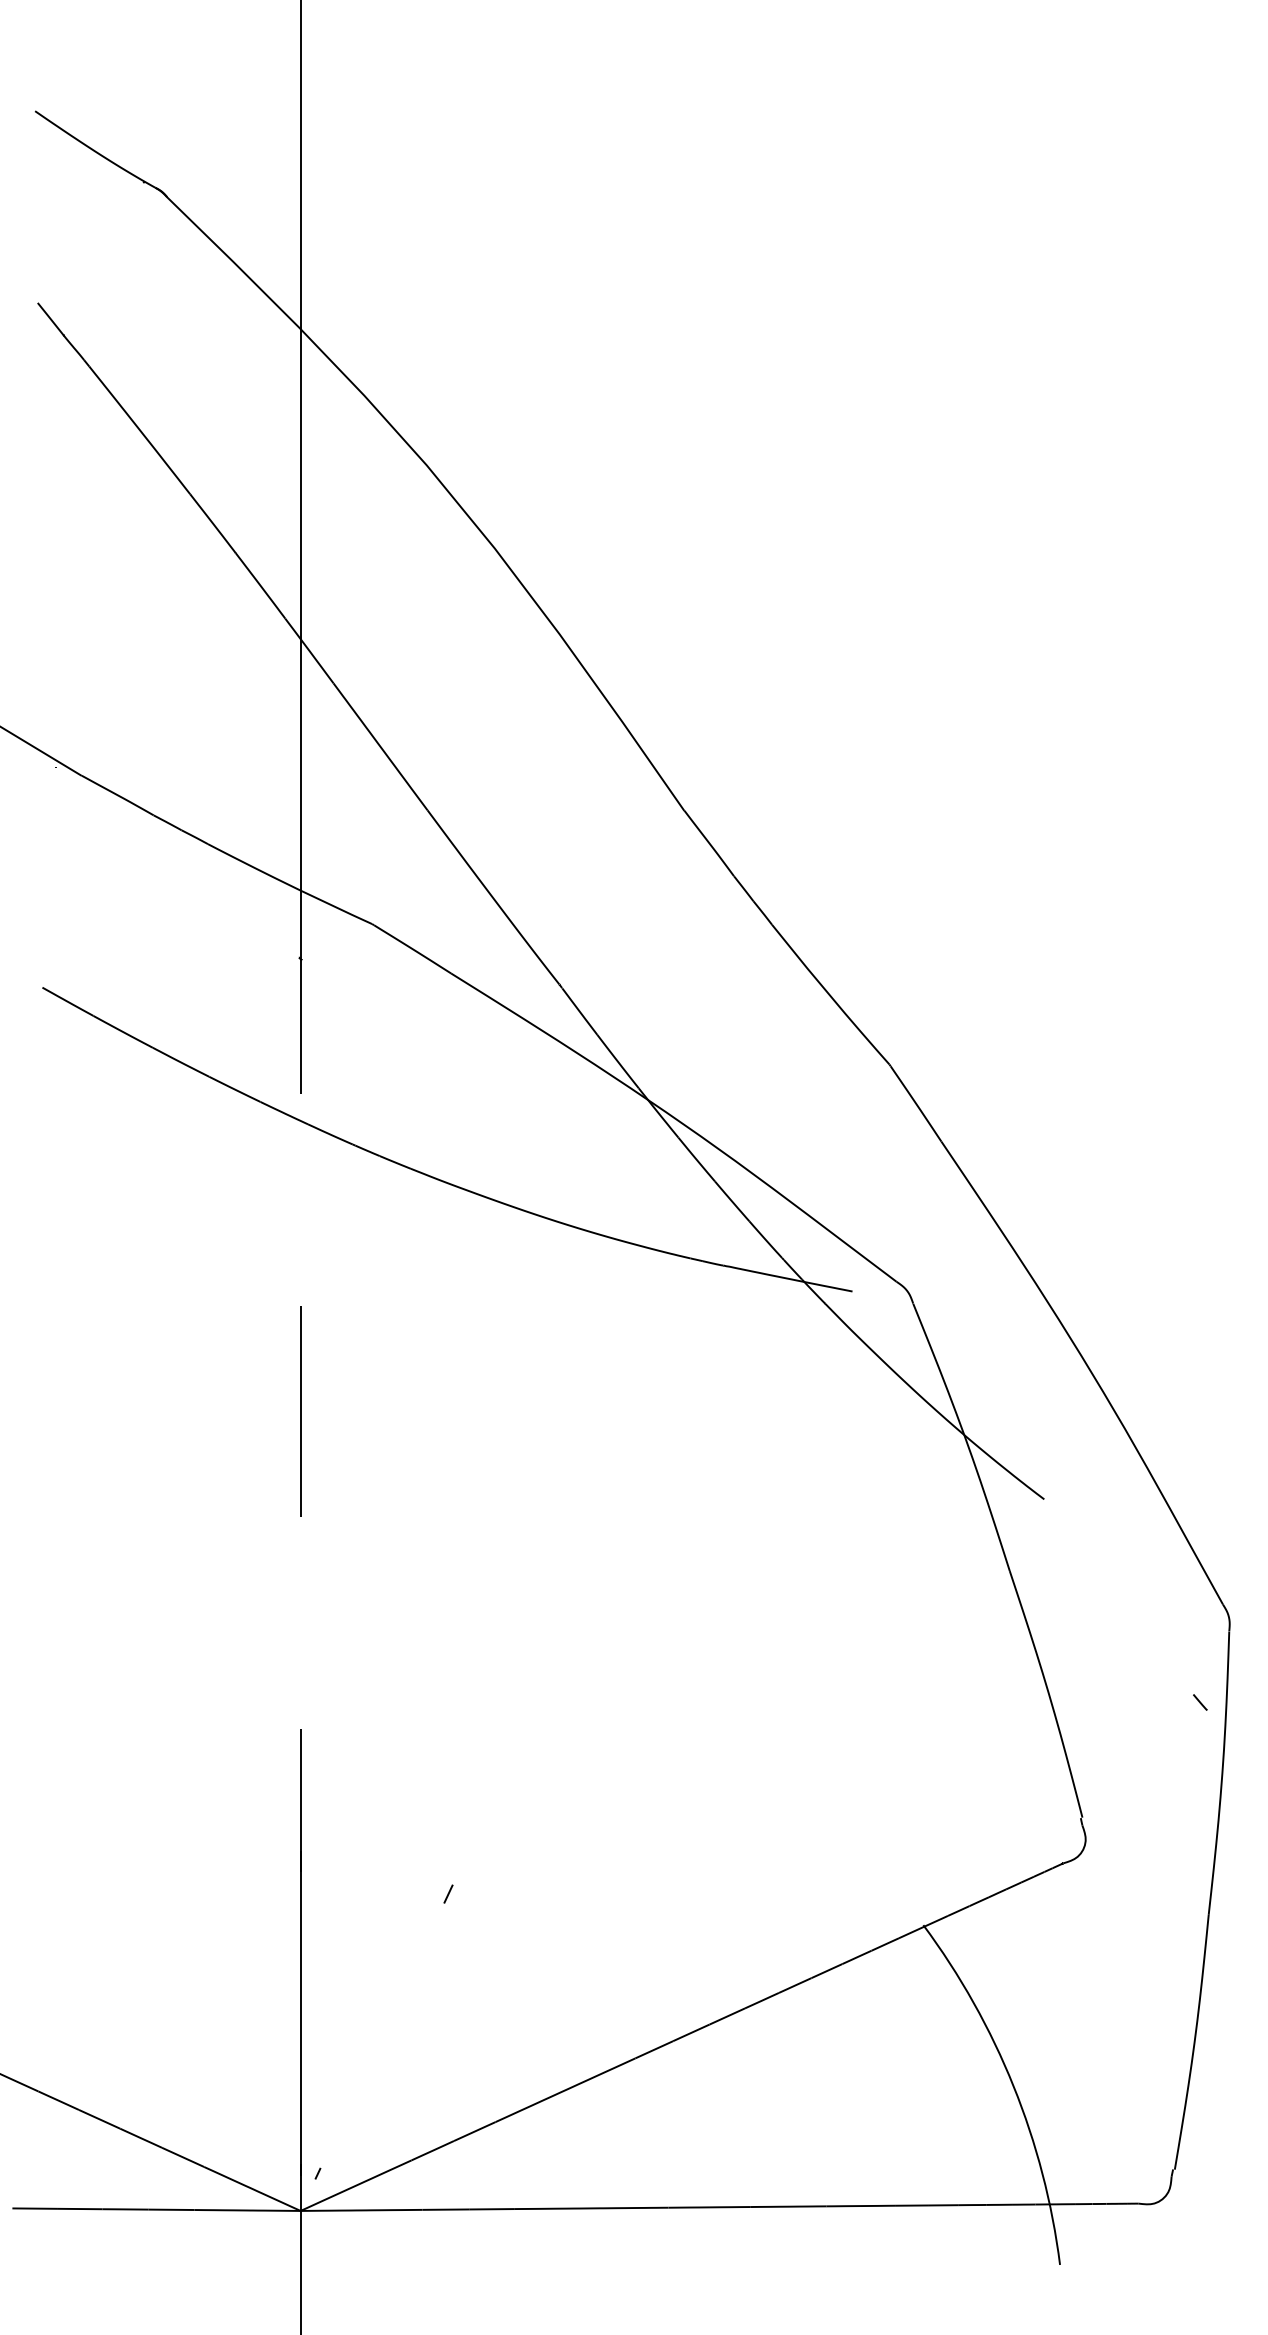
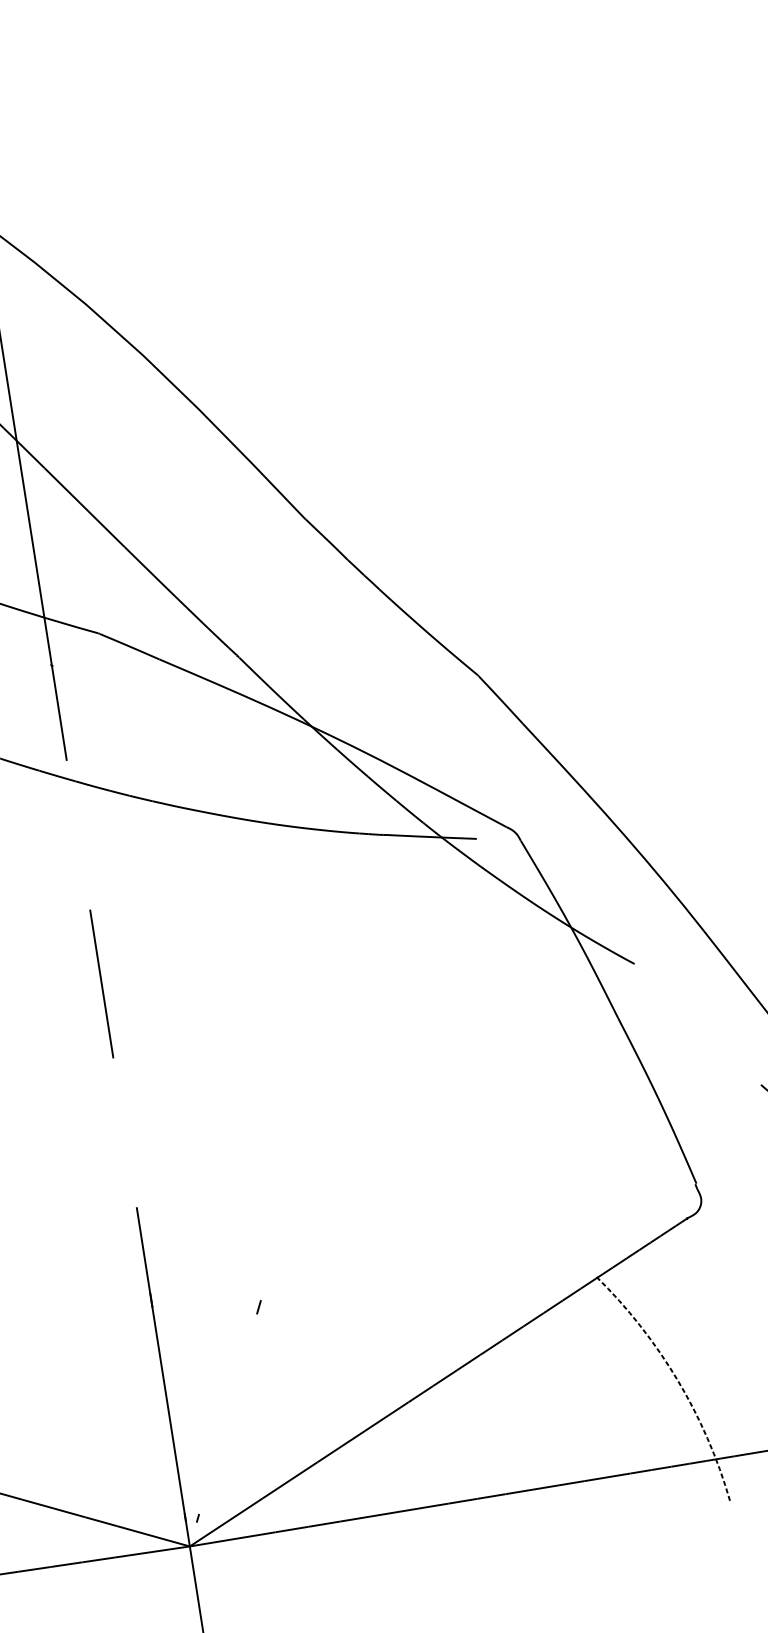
arc: (1013, 2086) -> (677, 1380), solid -> dashed

